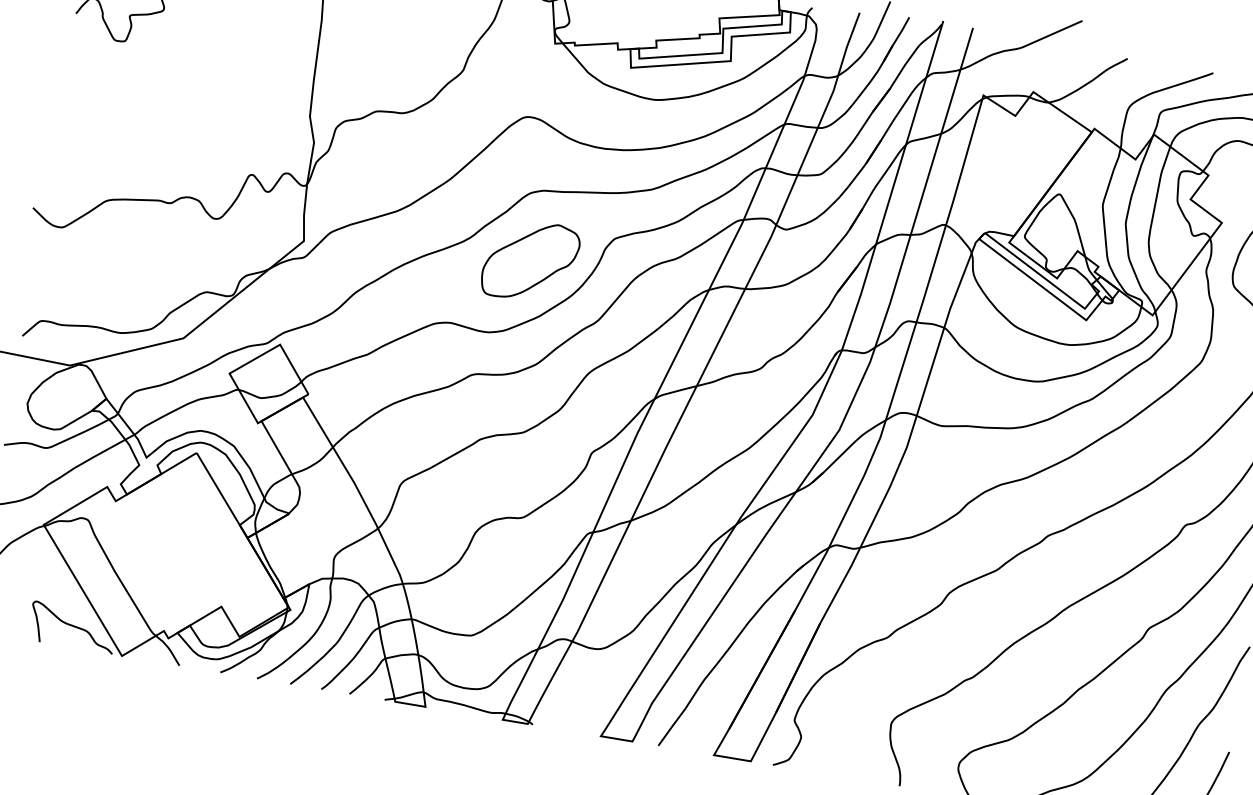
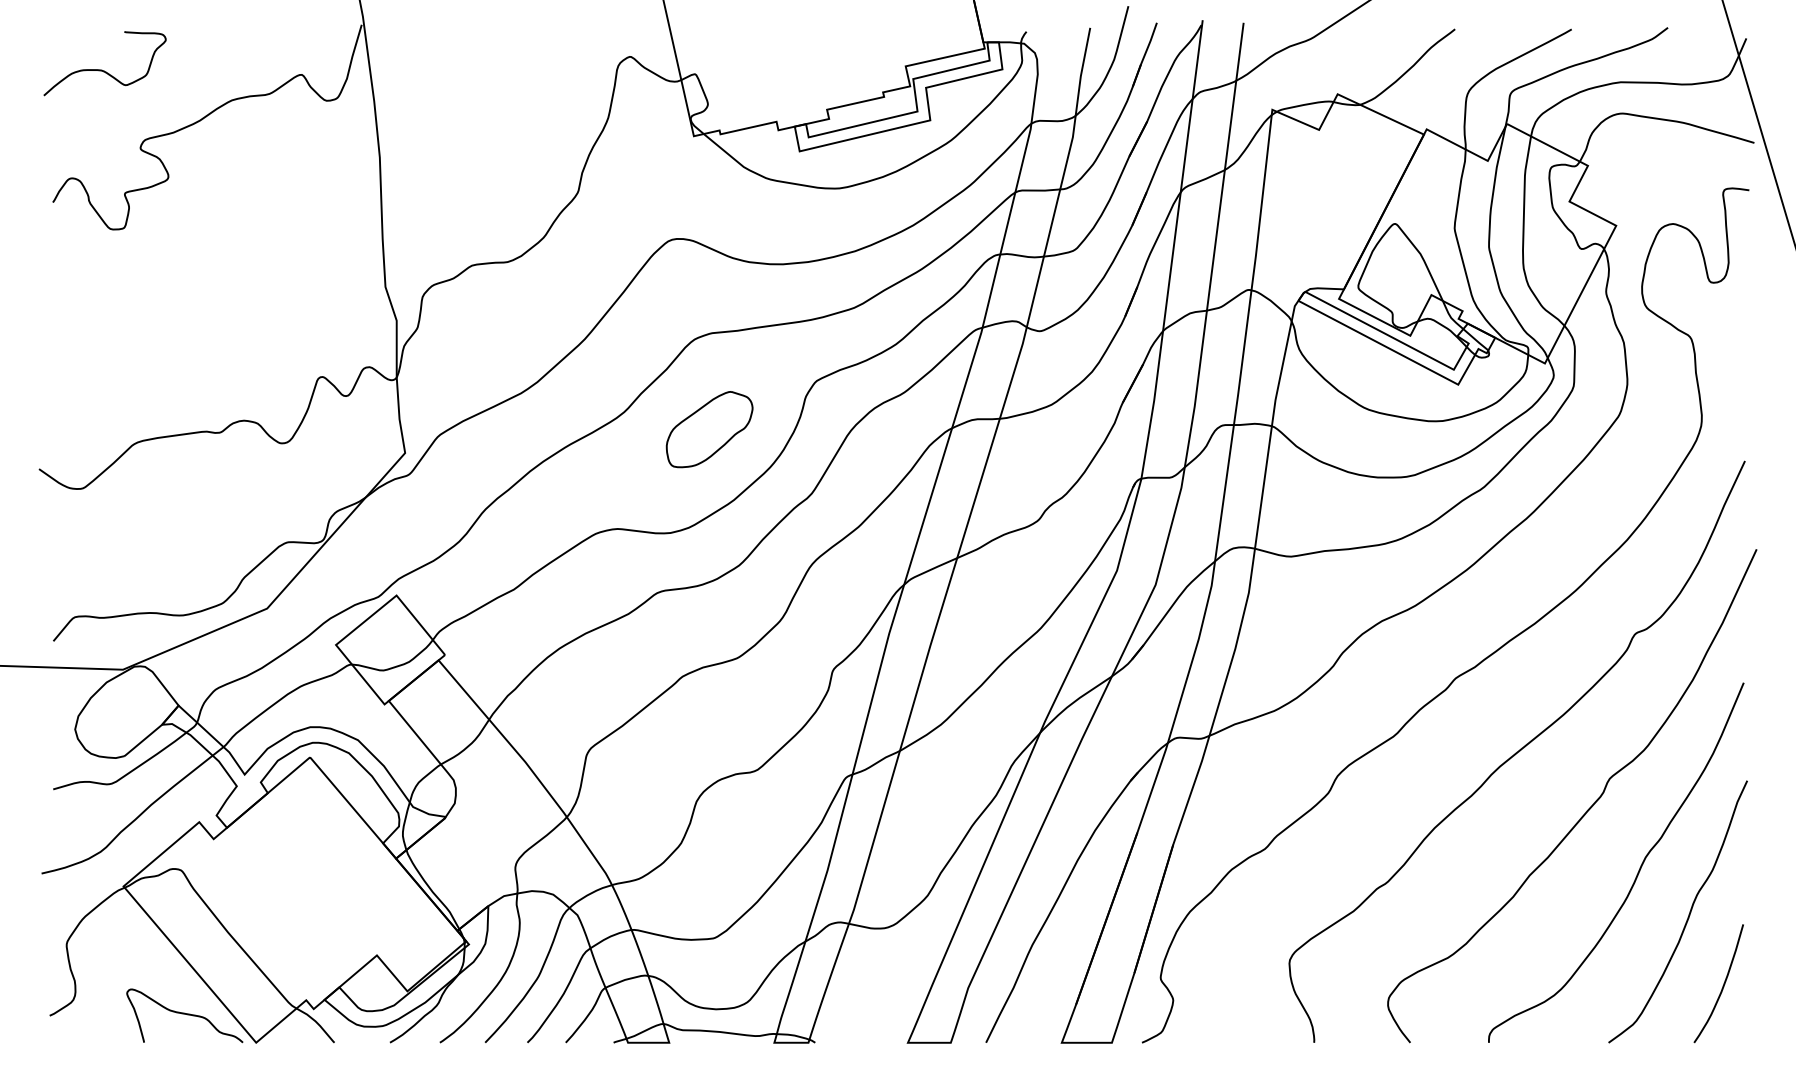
part: (530, 261) -> (709, 429), size x0.7

